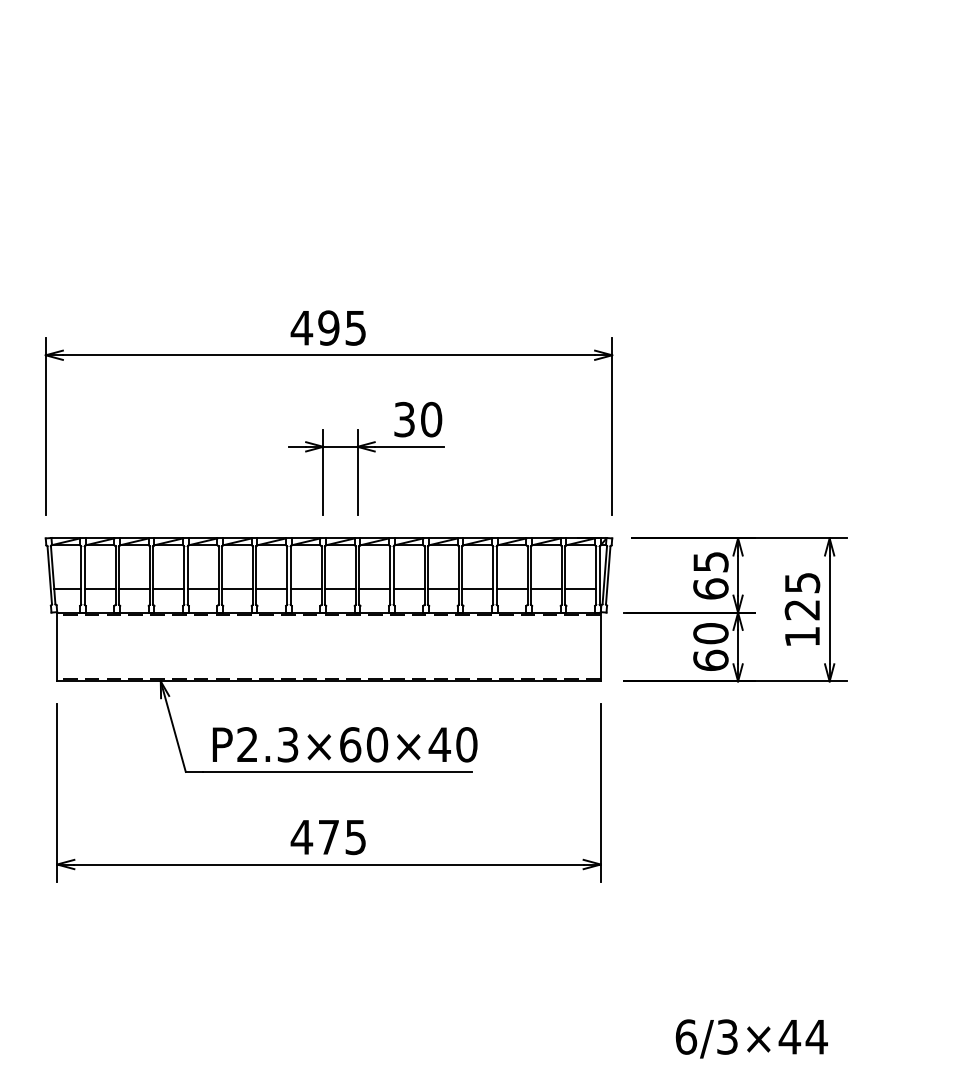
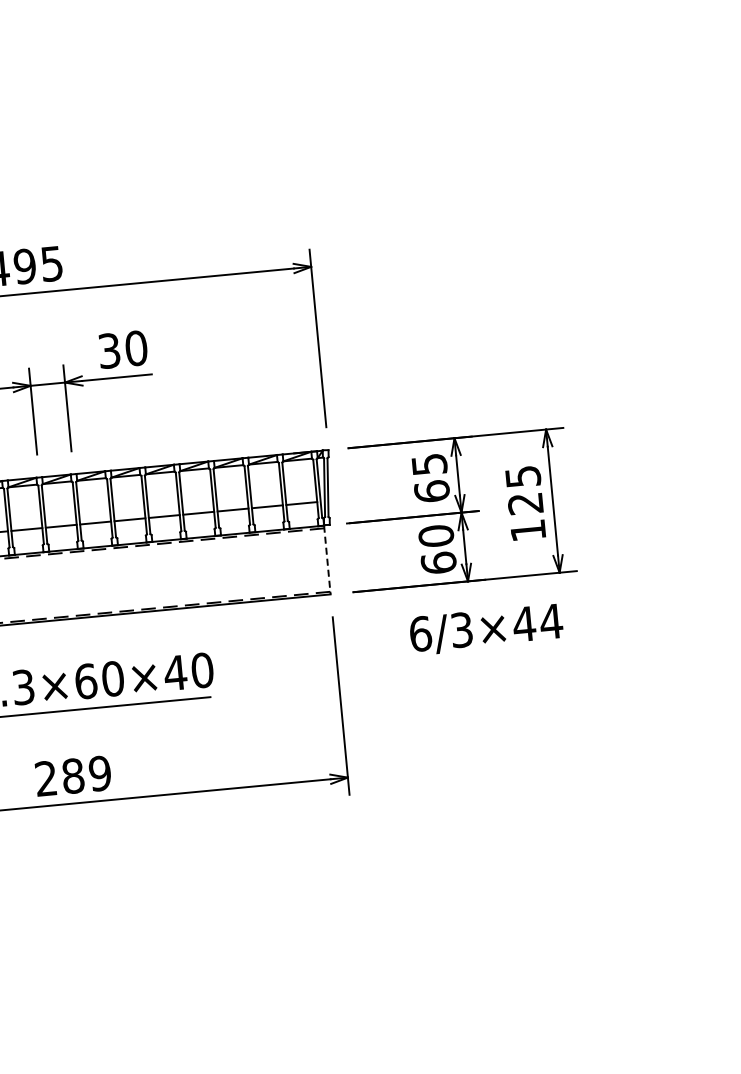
line: (600, 647) -> (327, 560), solid -> dashed
text: (328, 837) -> (72, 776), 475 -> 289
text: (751, 1038) -> (486, 629), moved

